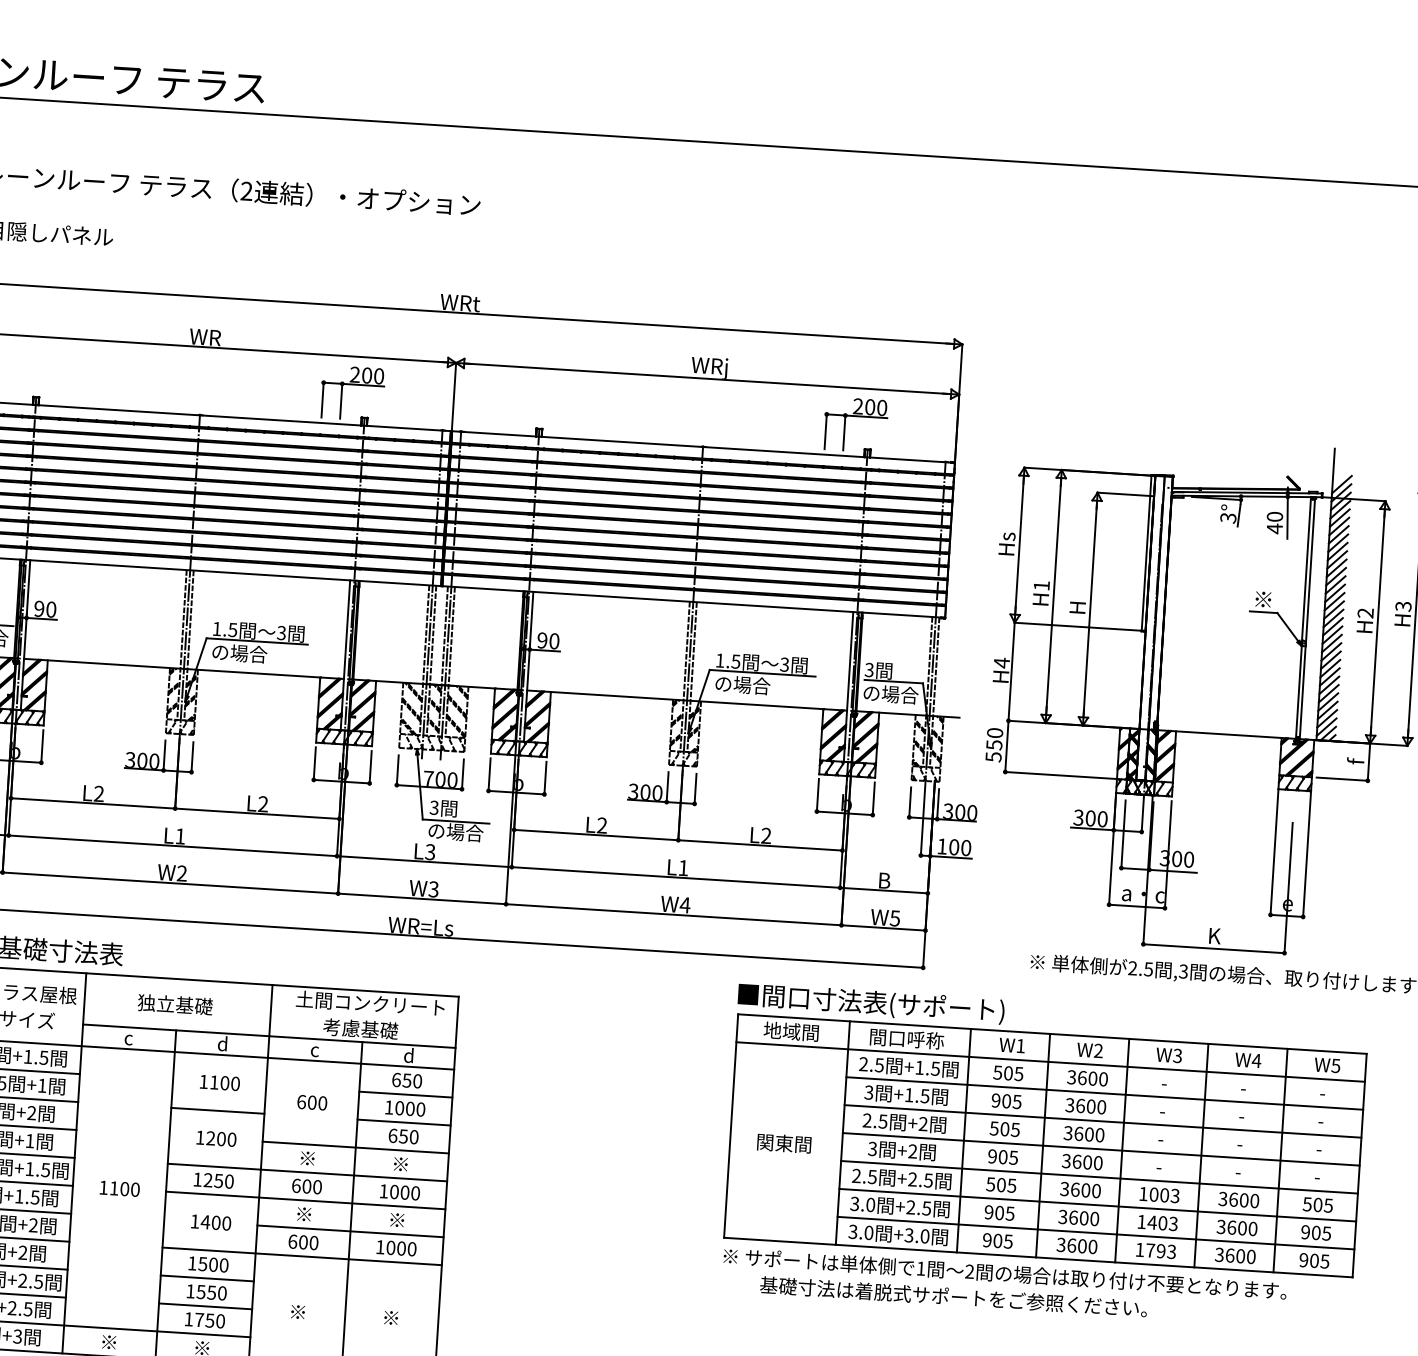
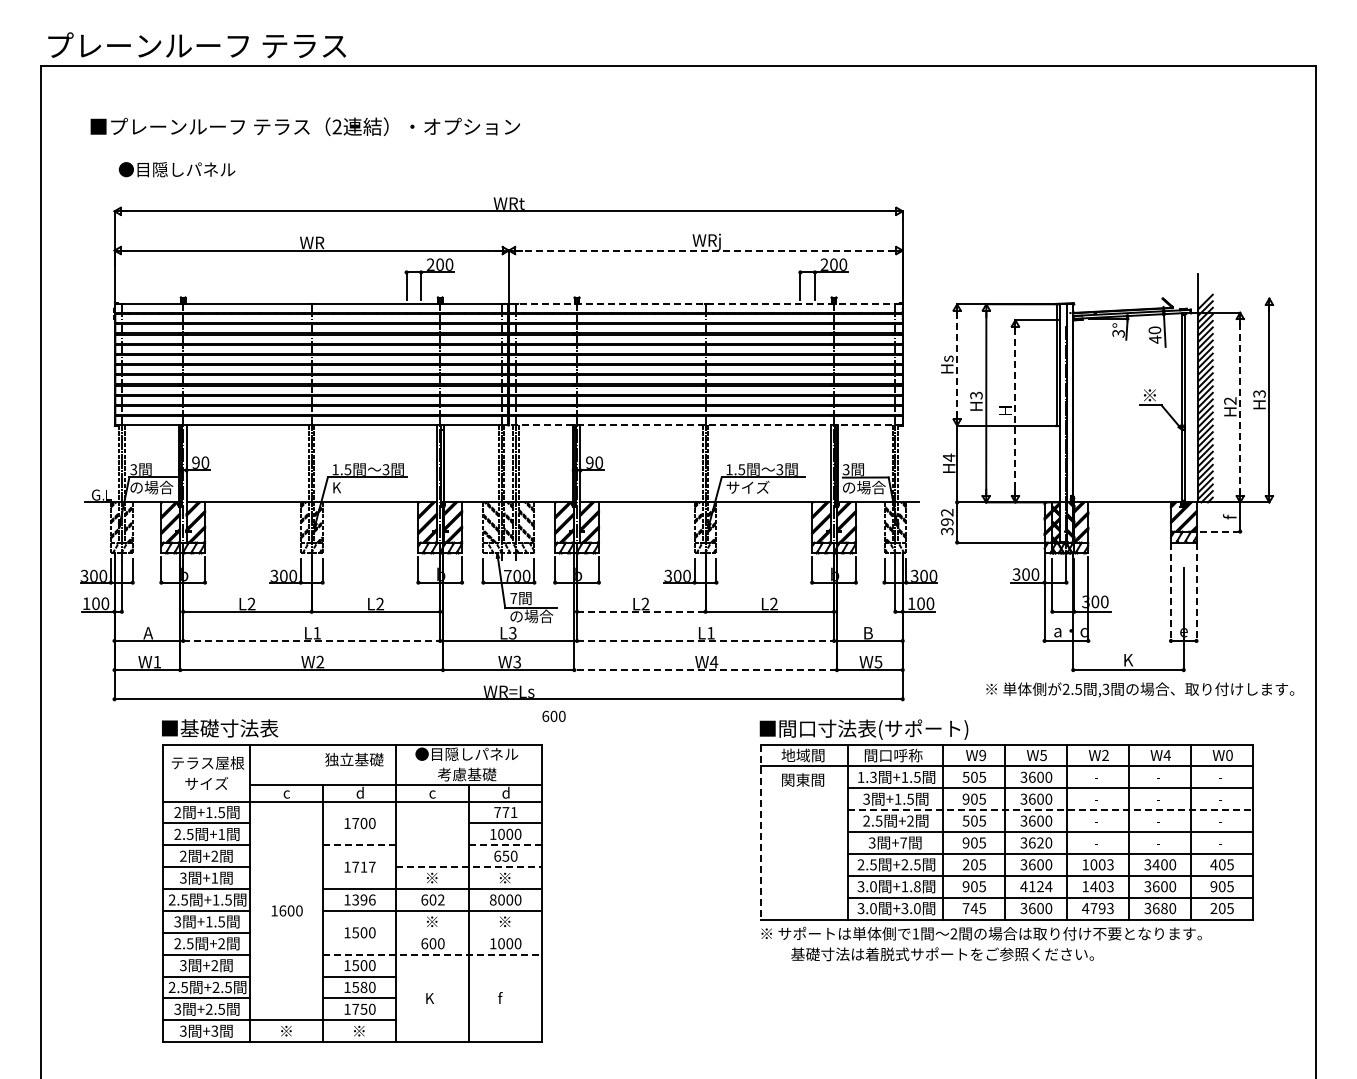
line: (707, 378) -> (705, 250), solid -> dashed
line: (703, 446) -> (705, 303), solid -> dashed
line: (1019, 545) -> (957, 365), solid -> dashed
text: (1041, 585) -> (976, 395), H1 -> H3
line: (693, 602) -> (705, 425), solid -> dashed
line: (1090, 609) -> (1015, 411), solid -> dashed
line: (1378, 622) -> (1240, 407), solid -> dashed
text: (239, 653) -> (354, 487), の場合 -> K
text: (741, 684) -> (747, 487), の場合 -> サイズ
text: (994, 744) -> (947, 521), 550 -> 392
line: (1342, 779) -> (1220, 531), solid -> dashed
text: (434, 807) -> (513, 598), 3 -> 7
line: (596, 834) -> (641, 611), solid -> dashed
line: (172, 845) -> (311, 640), solid -> dashed
line: (1273, 852) -> (1170, 592), solid -> dashed
line: (1307, 855) -> (1196, 592), solid -> dashed
line: (675, 876) -> (705, 640), solid -> dashed
line: (673, 915) -> (705, 670), solid -> dashed
text: (370, 1003) -> (473, 754), 土間コンクリート -> ●目隠しパネル
text: (175, 1004) -> (354, 759), moved
text: (1020, 1046) -> (982, 755), W1 -> W9
text: (1098, 1050) -> (1043, 755), W2 -> W5
text: (1177, 1055) -> (1105, 755), W3 -> W2
text: (870, 1063) -> (866, 776), 2.5 -> 1.3
text: (1336, 1064) -> (1229, 754), W5 -> W0
text: (406, 1080) -> (505, 812), 650 -> 771
text: (214, 1082) -> (355, 823), 1100 -> 1700
text: (311, 1101) -> (553, 715), moved
line: (218, 1111) -> (360, 845), solid -> dashed
line: (1104, 1121) -> (1051, 810), solid -> dashed
line: (405, 1122) -> (506, 845), solid -> dashed
line: (730, 1126) -> (760, 832), solid -> dashed
text: (220, 1138) -> (363, 866), 1200 -> 1717
text: (784, 1142) -> (803, 779), moved
line: (356, 1147) -> (469, 867), solid -> dashed
text: (912, 1150) -> (903, 842), +2 -> +7
text: (1087, 1161) -> (1040, 842), 3600 -> 3620
text: (218, 1180) -> (363, 899), 1250 -> 1396
text: (990, 1183) -> (965, 864), 505 -> 205
text: (317, 1186) -> (441, 899), 600 -> 602
text: (113, 1187) -> (282, 910), 1100 -> 1600
text: (383, 1190) -> (492, 899), 1000 -> 8000
text: (1232, 1199) -> (1155, 864), 3600 -> 3400
text: (1306, 1203) -> (1213, 864), 505 -> 405
text: (918, 1207) -> (910, 886), +2.5 -> +1.8
text: (1079, 1217) -> (1036, 886), 3600 -> 4124
text: (205, 1221) -> (355, 932), 1400 -> 1500
line: (350, 1230) -> (469, 932), removed
text: (992, 1240) -> (970, 908), 905 -> 745
text: (1139, 1249) -> (1085, 908), 1793 -> 4793
line: (303, 1256) -> (433, 954), solid -> dashed
text: (1240, 1256) -> (1164, 908), 3600 -> 3680
text: (1303, 1260) -> (1213, 908), 905 -> 205
text: (211, 1291) -> (363, 986), 1550 -> 1580
text: (297, 1312) -> (431, 998), ※ -> K
text: (390, 1316) -> (504, 997), ※ -> f

